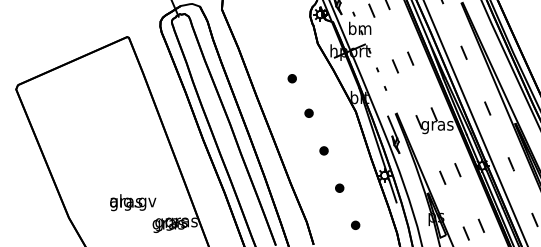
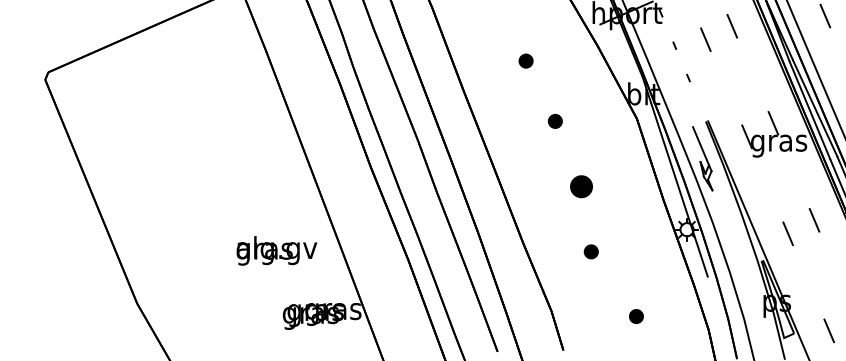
part: (323, 150) -> (580, 186), size x1.6
part: (339, 187) -> (590, 250), moved
text: (133, 202) -> (277, 250), moved

